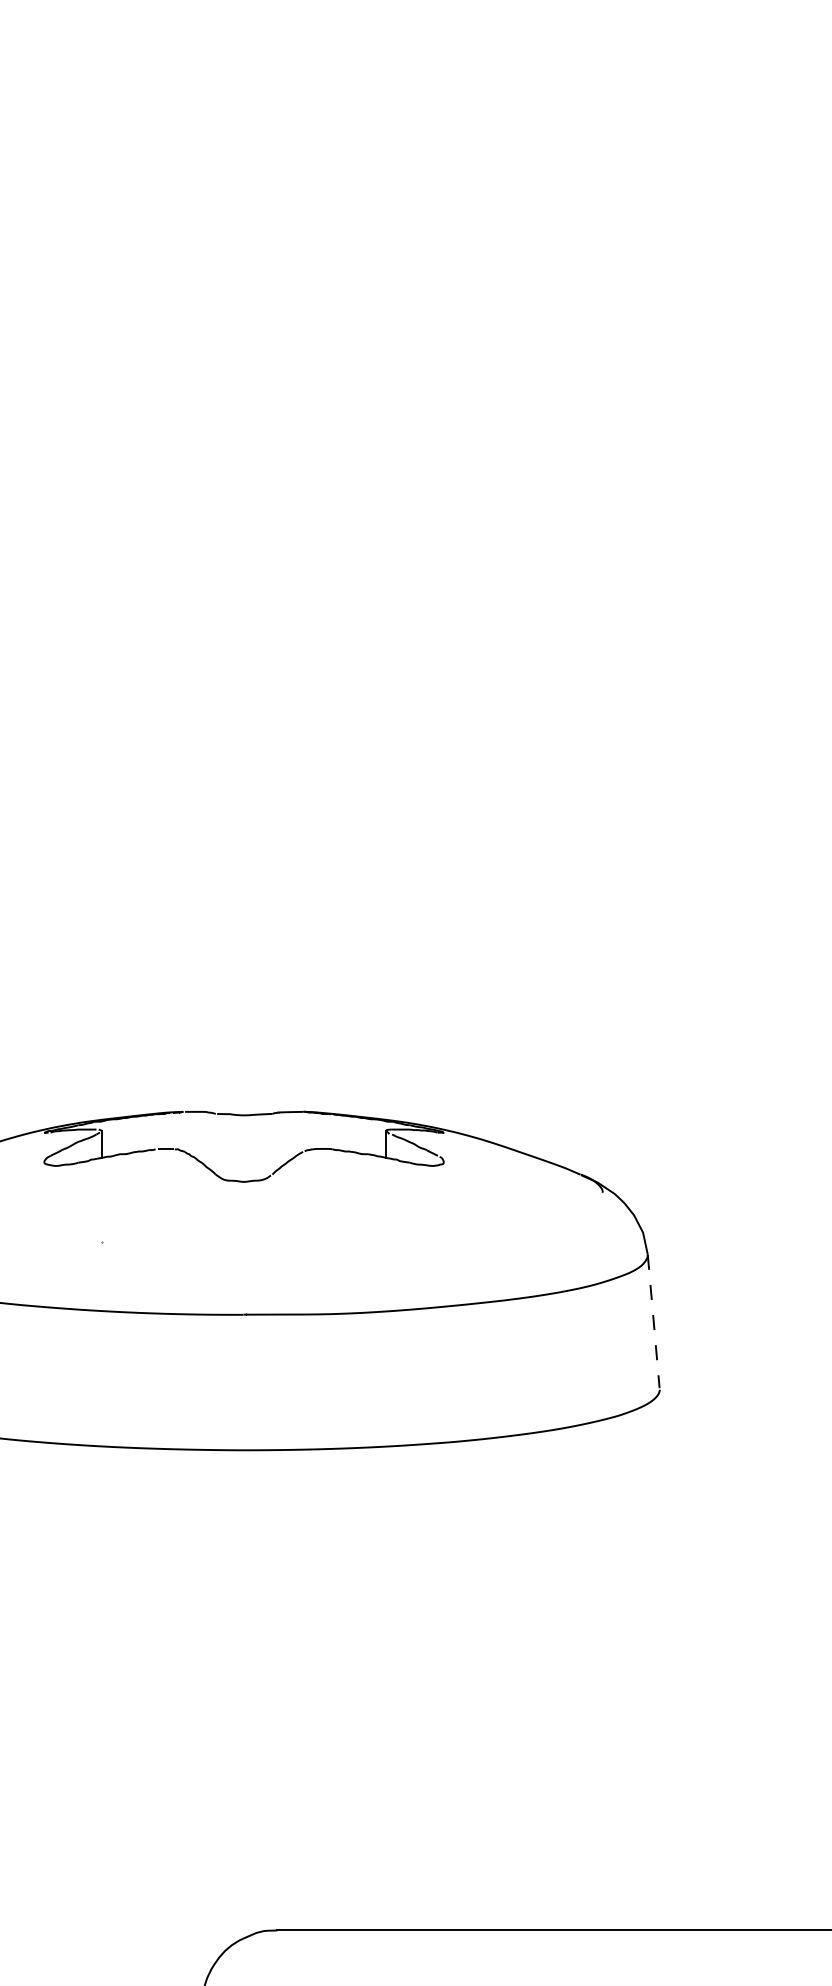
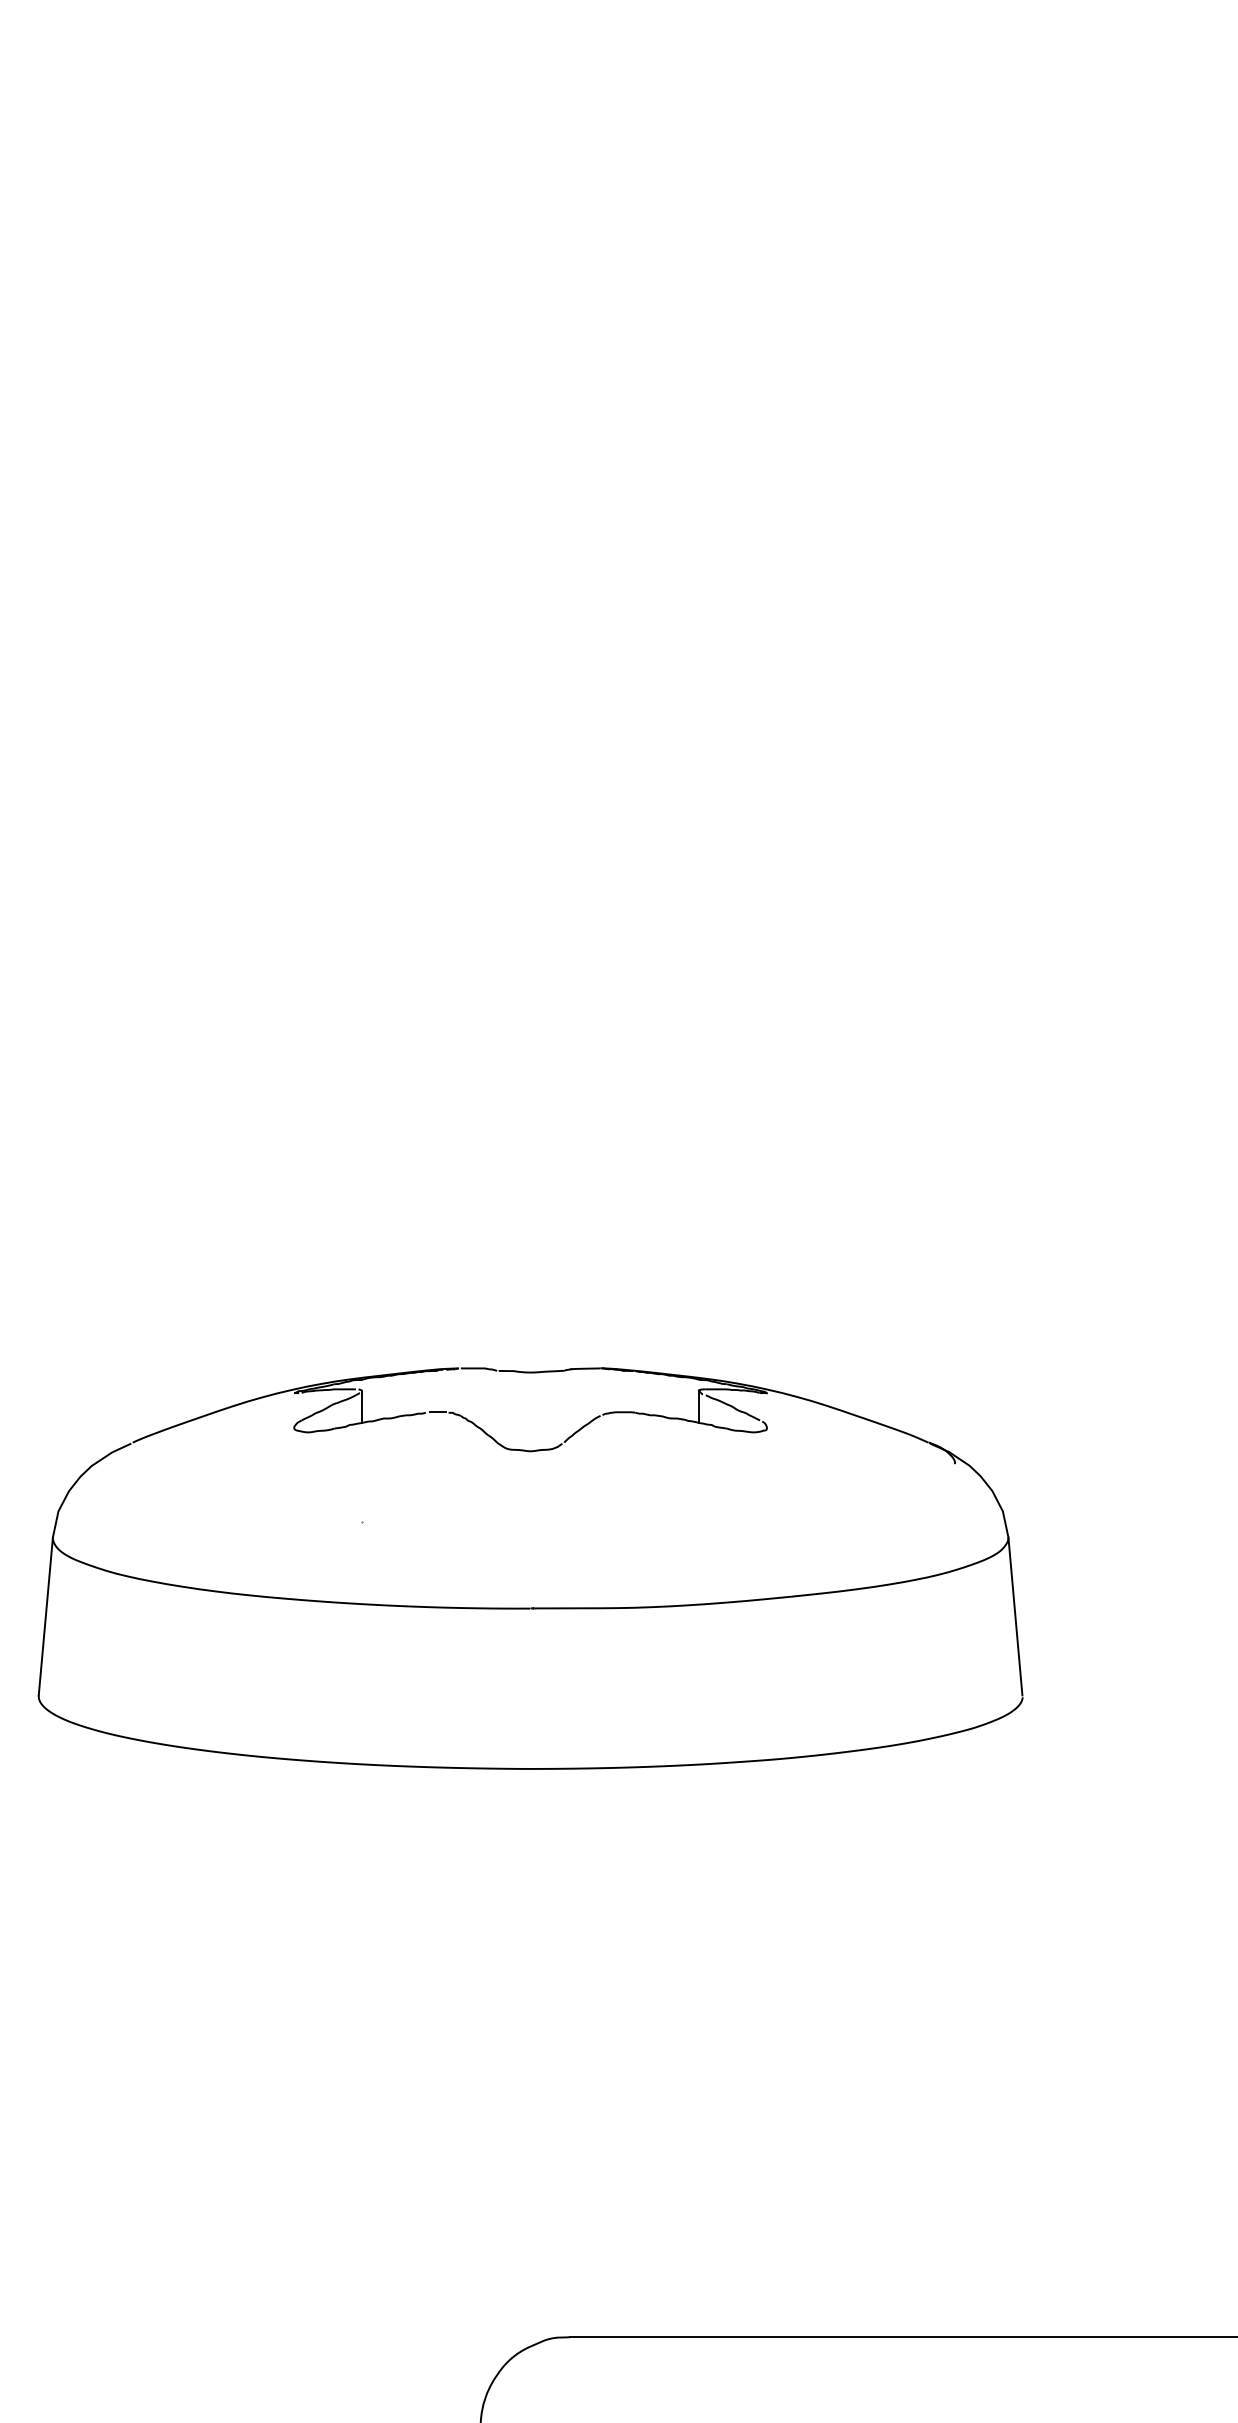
line: (653, 1321) -> (1015, 1616), dashed -> solid

